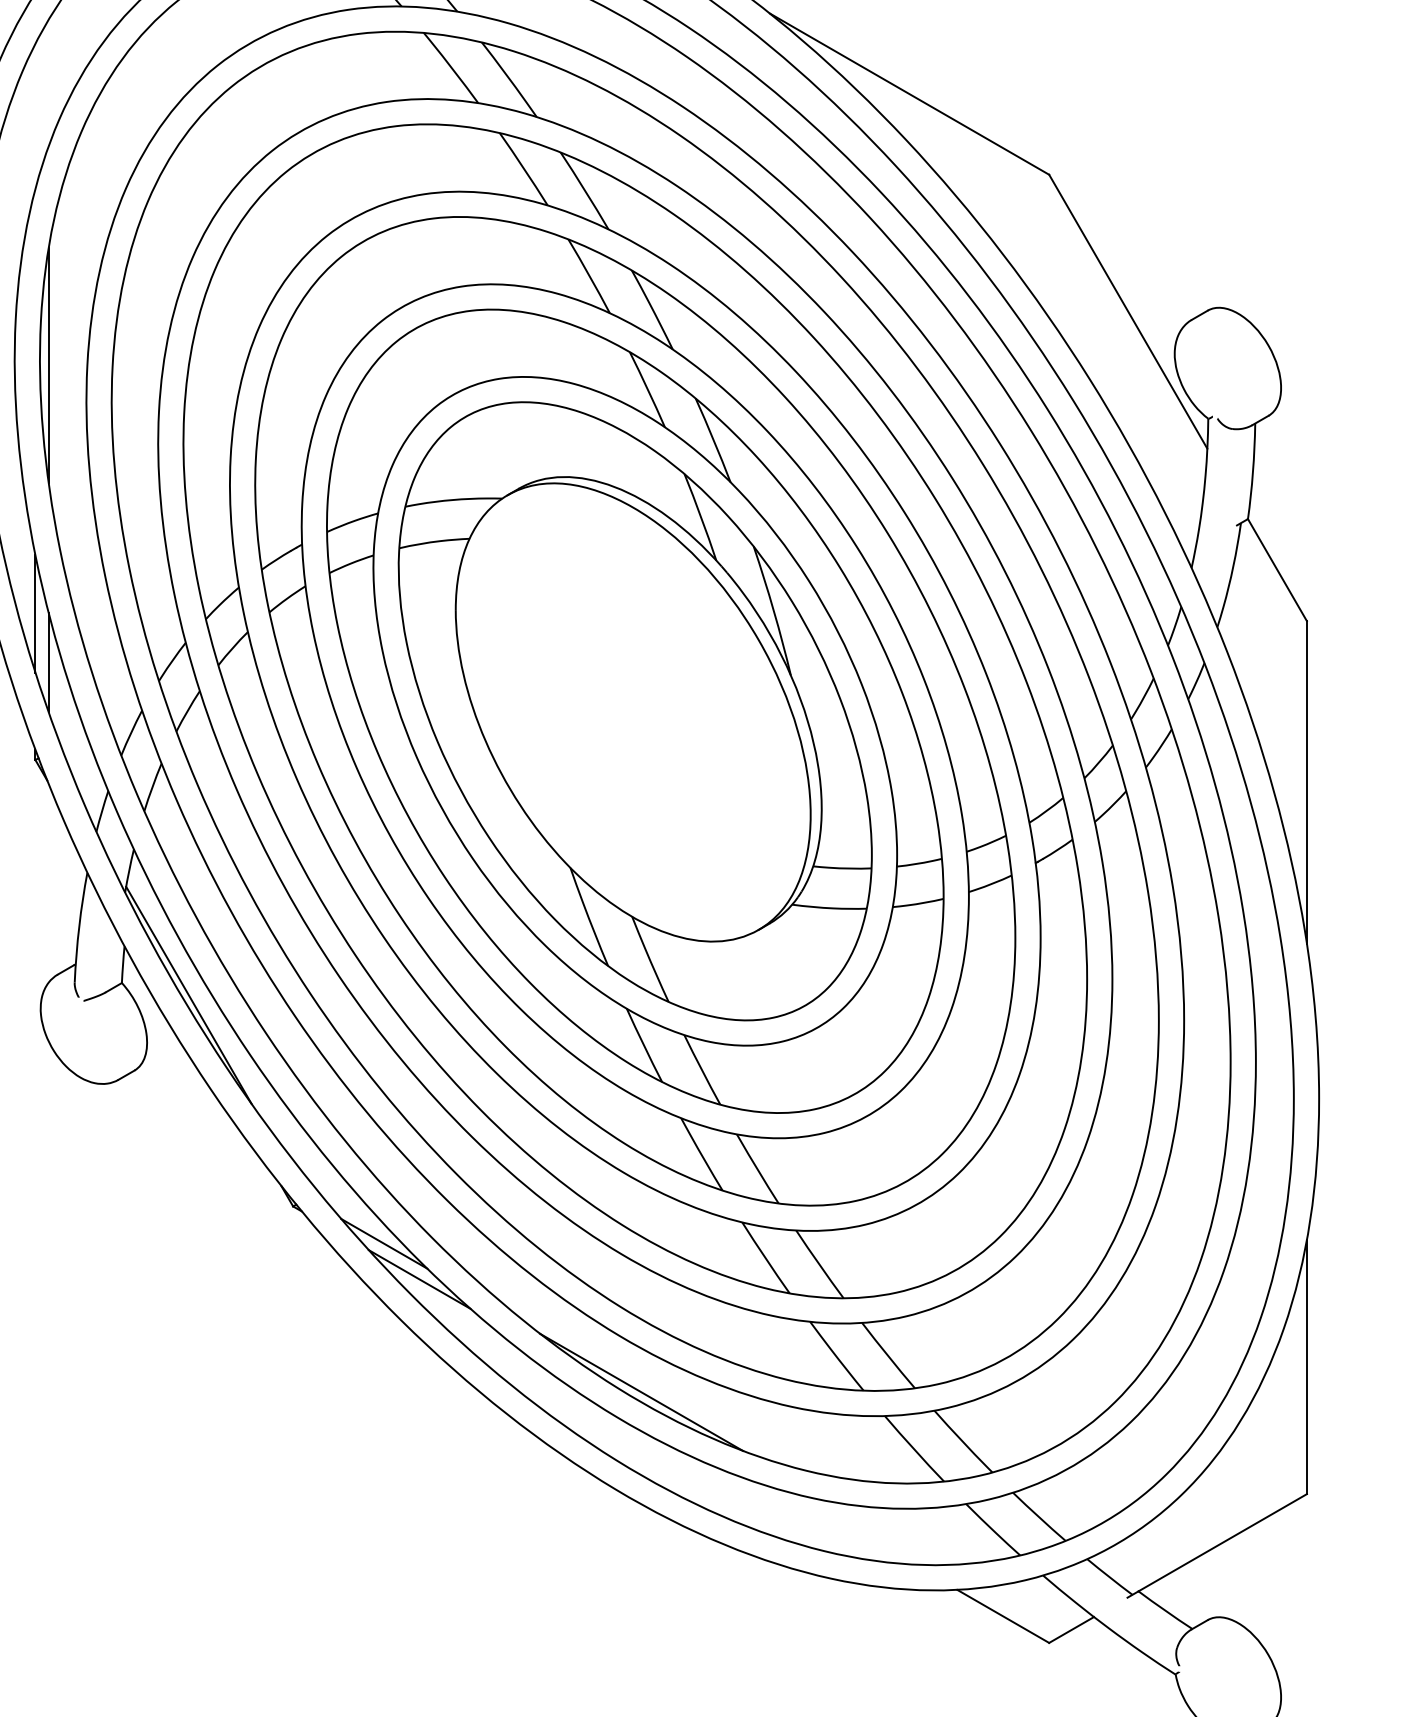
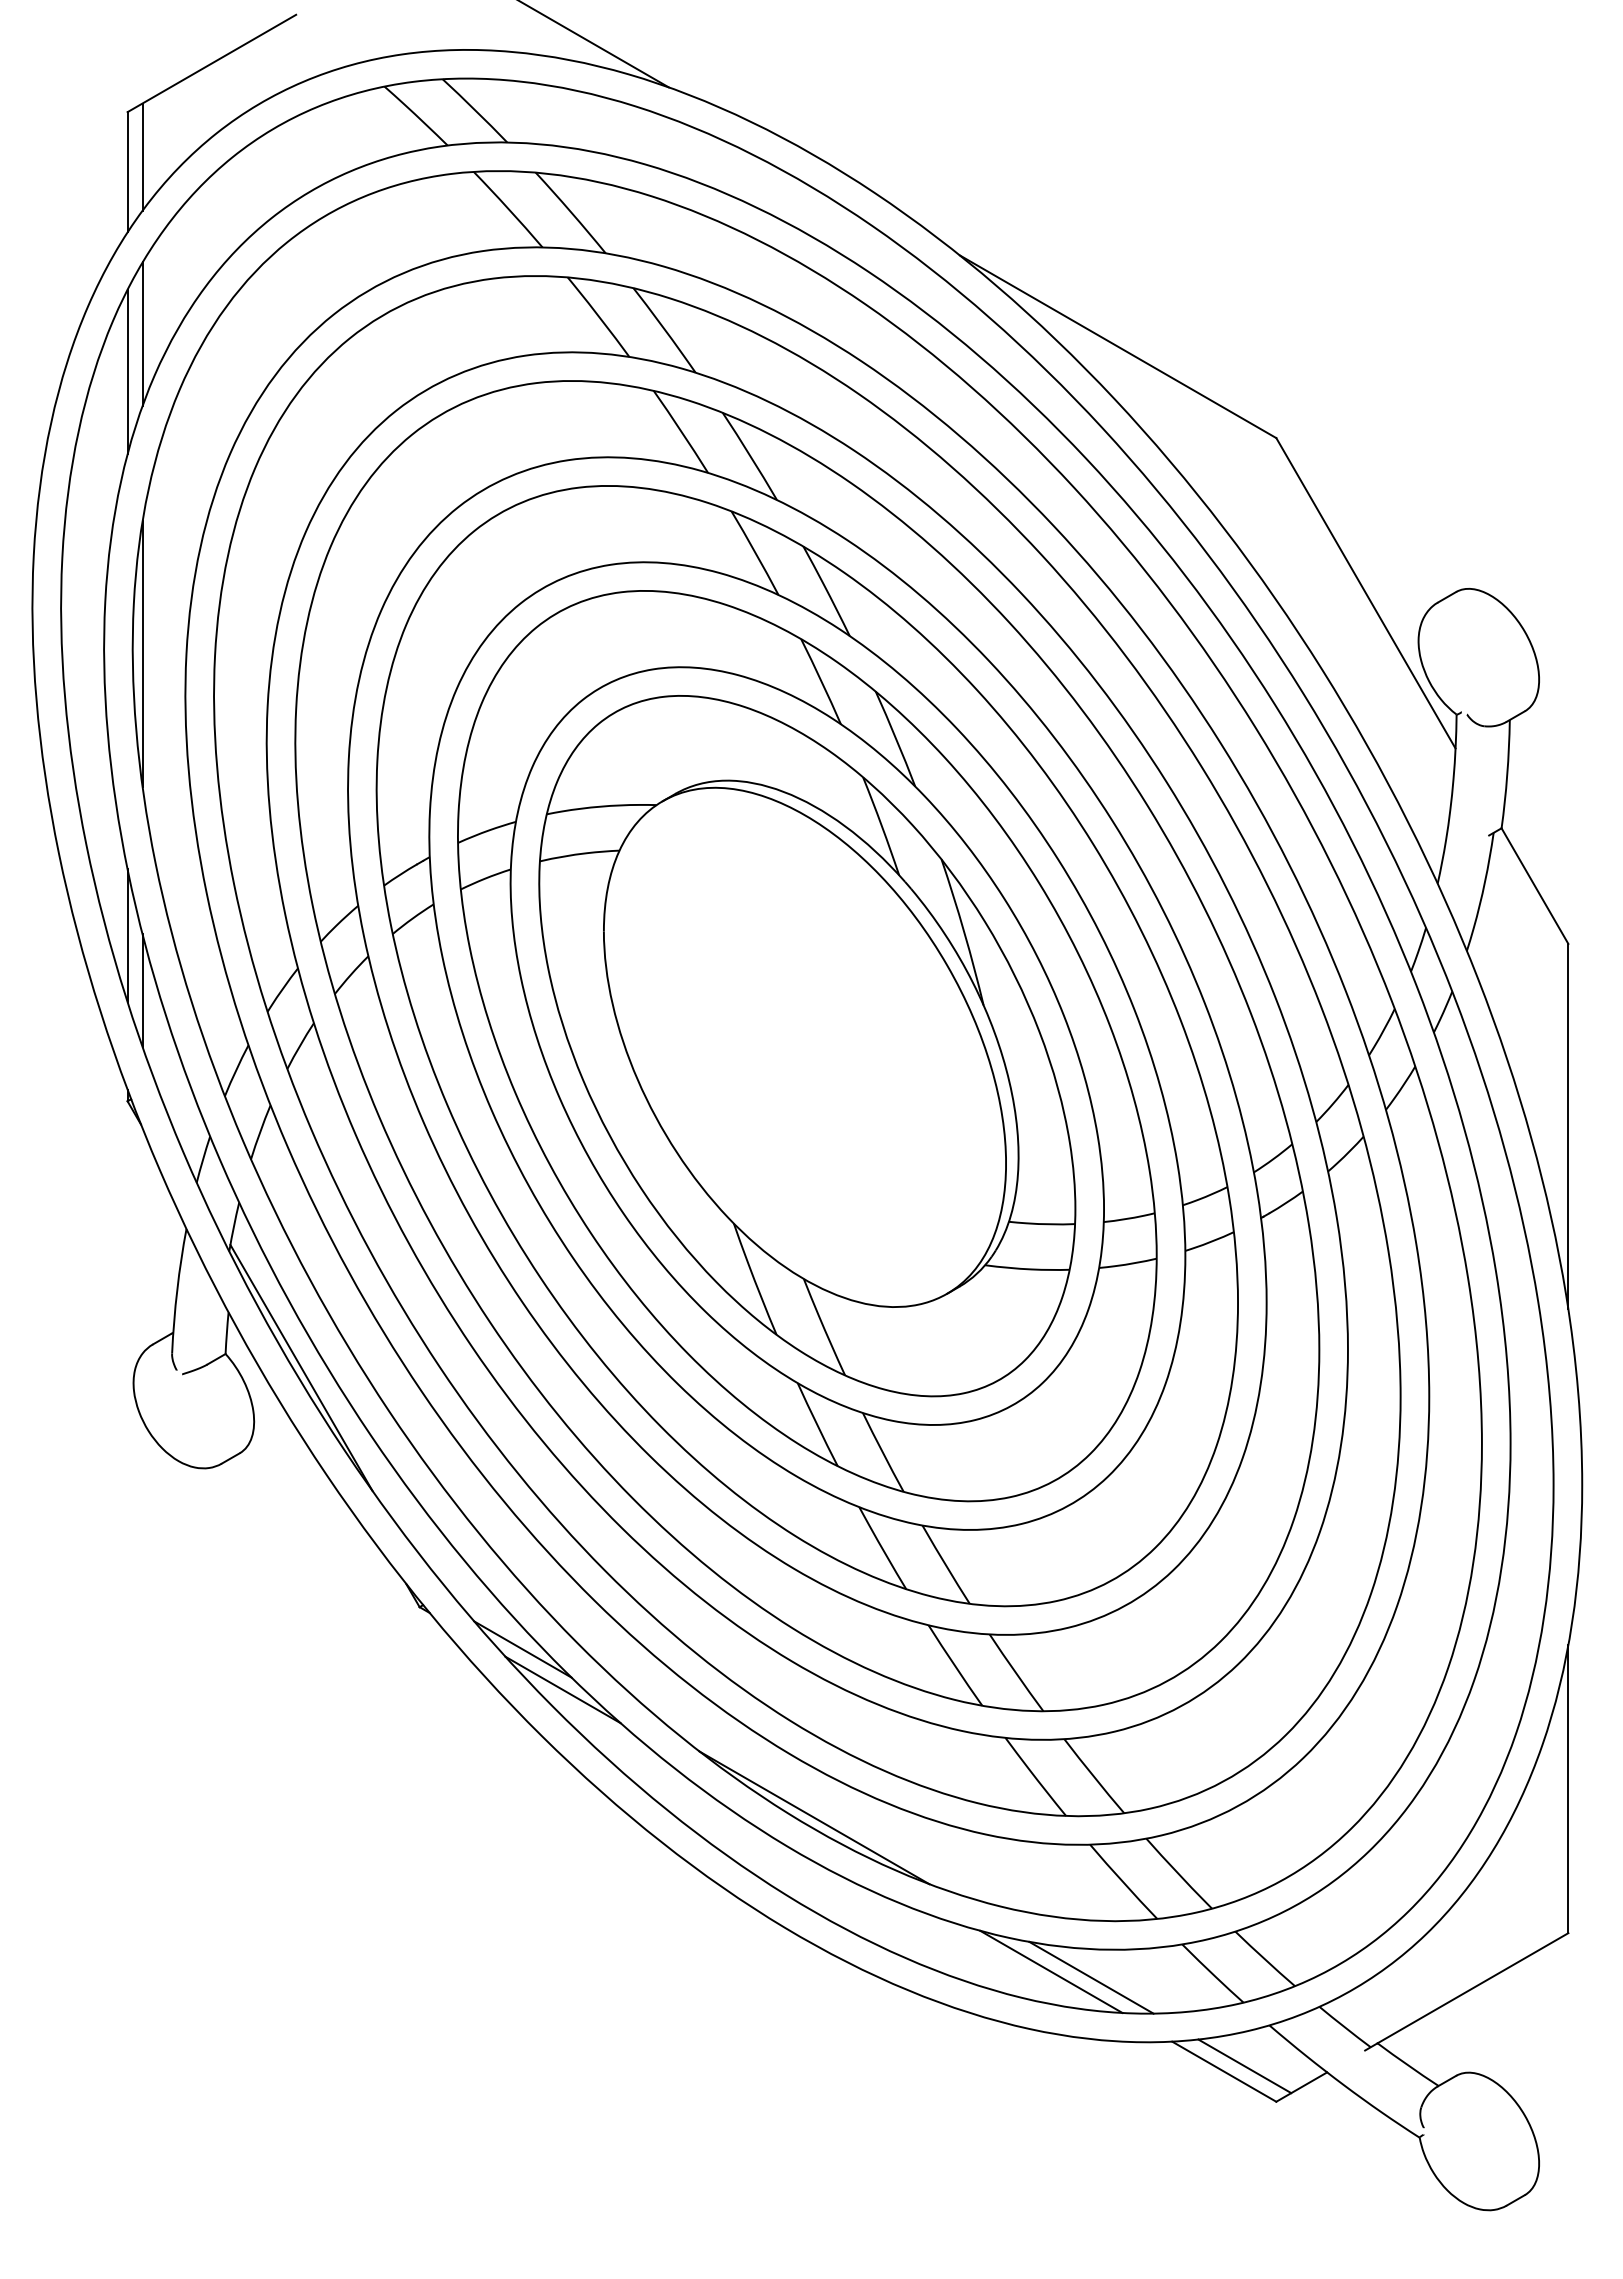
line: (48, 82) -> (142, 333), added
line: (35, 115) -> (127, 371), added
line: (850, 1527) -> (1051, 1971), added
line: (886, 1533) -> (1091, 1977), added
line: (1021, 1611) -> (1244, 2066), added

